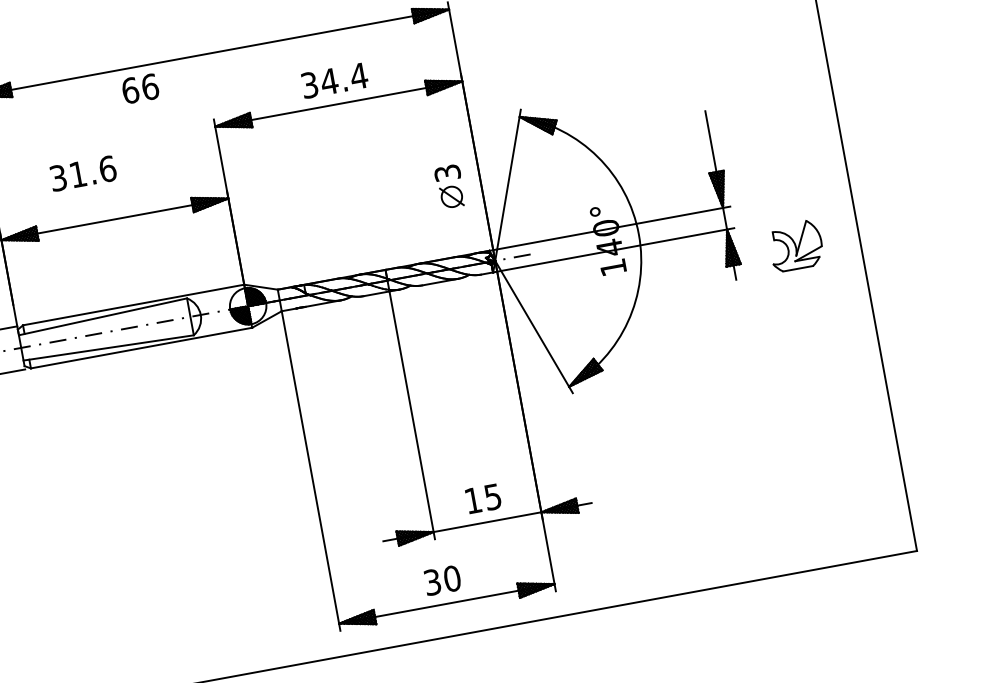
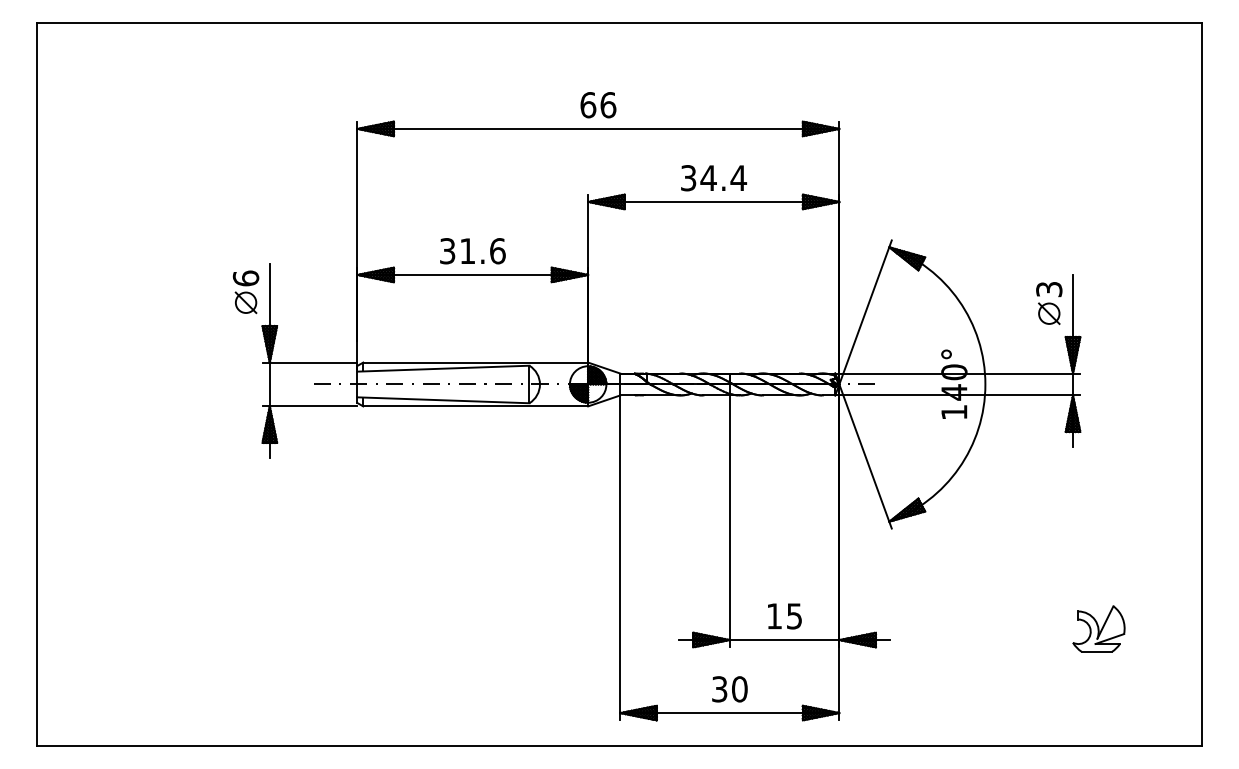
text: (140, 89) -> (598, 105), moved
text: (82, 173) -> (472, 251), moved
part: (450, 186) -> (1049, 303), moved
part: (795, 245) -> (1098, 628), moved

